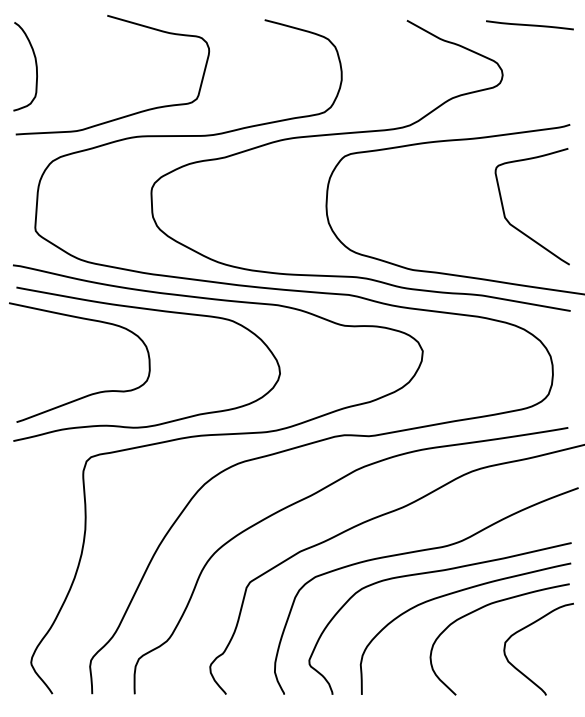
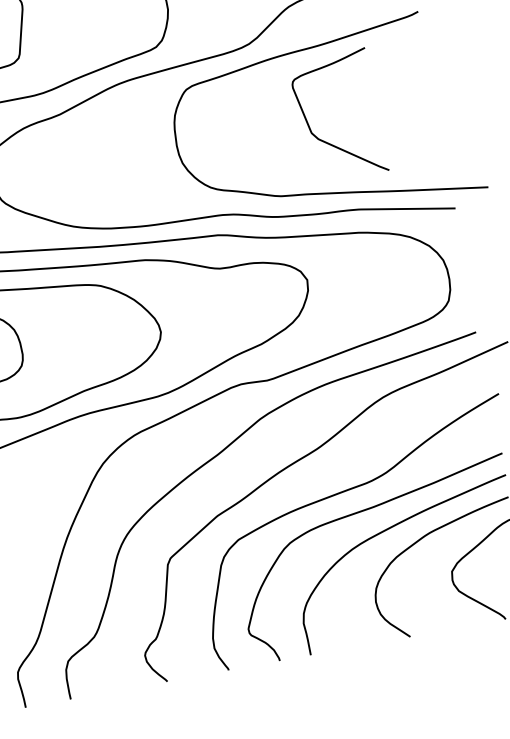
curve: (518, 228) -> (328, 142), moved

